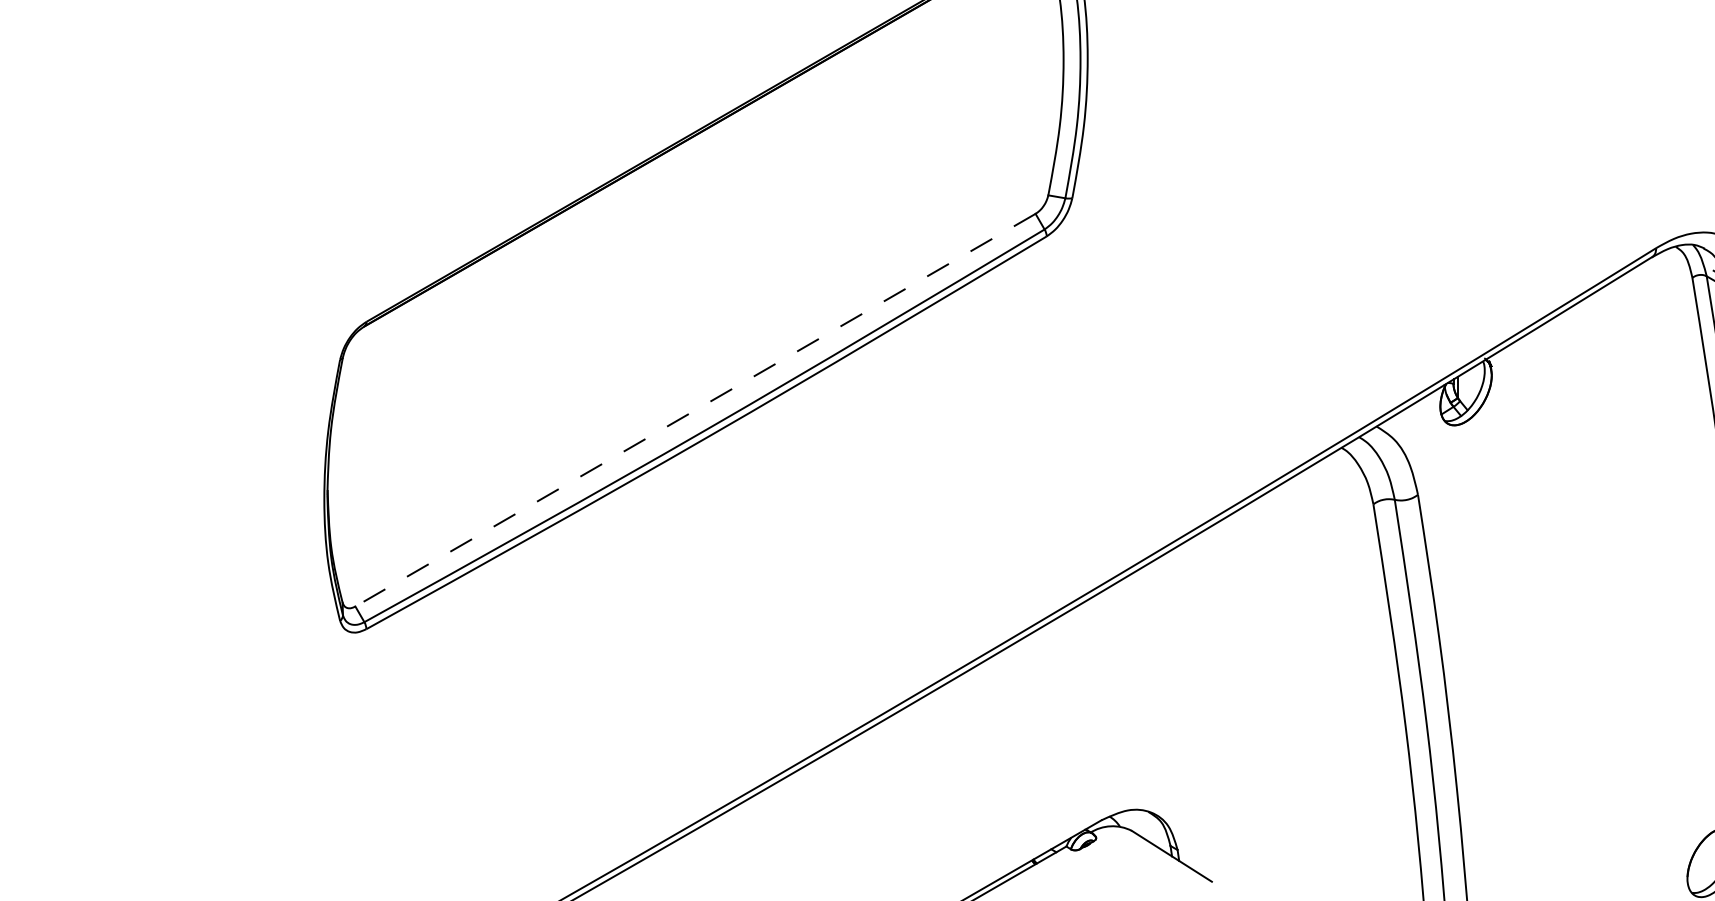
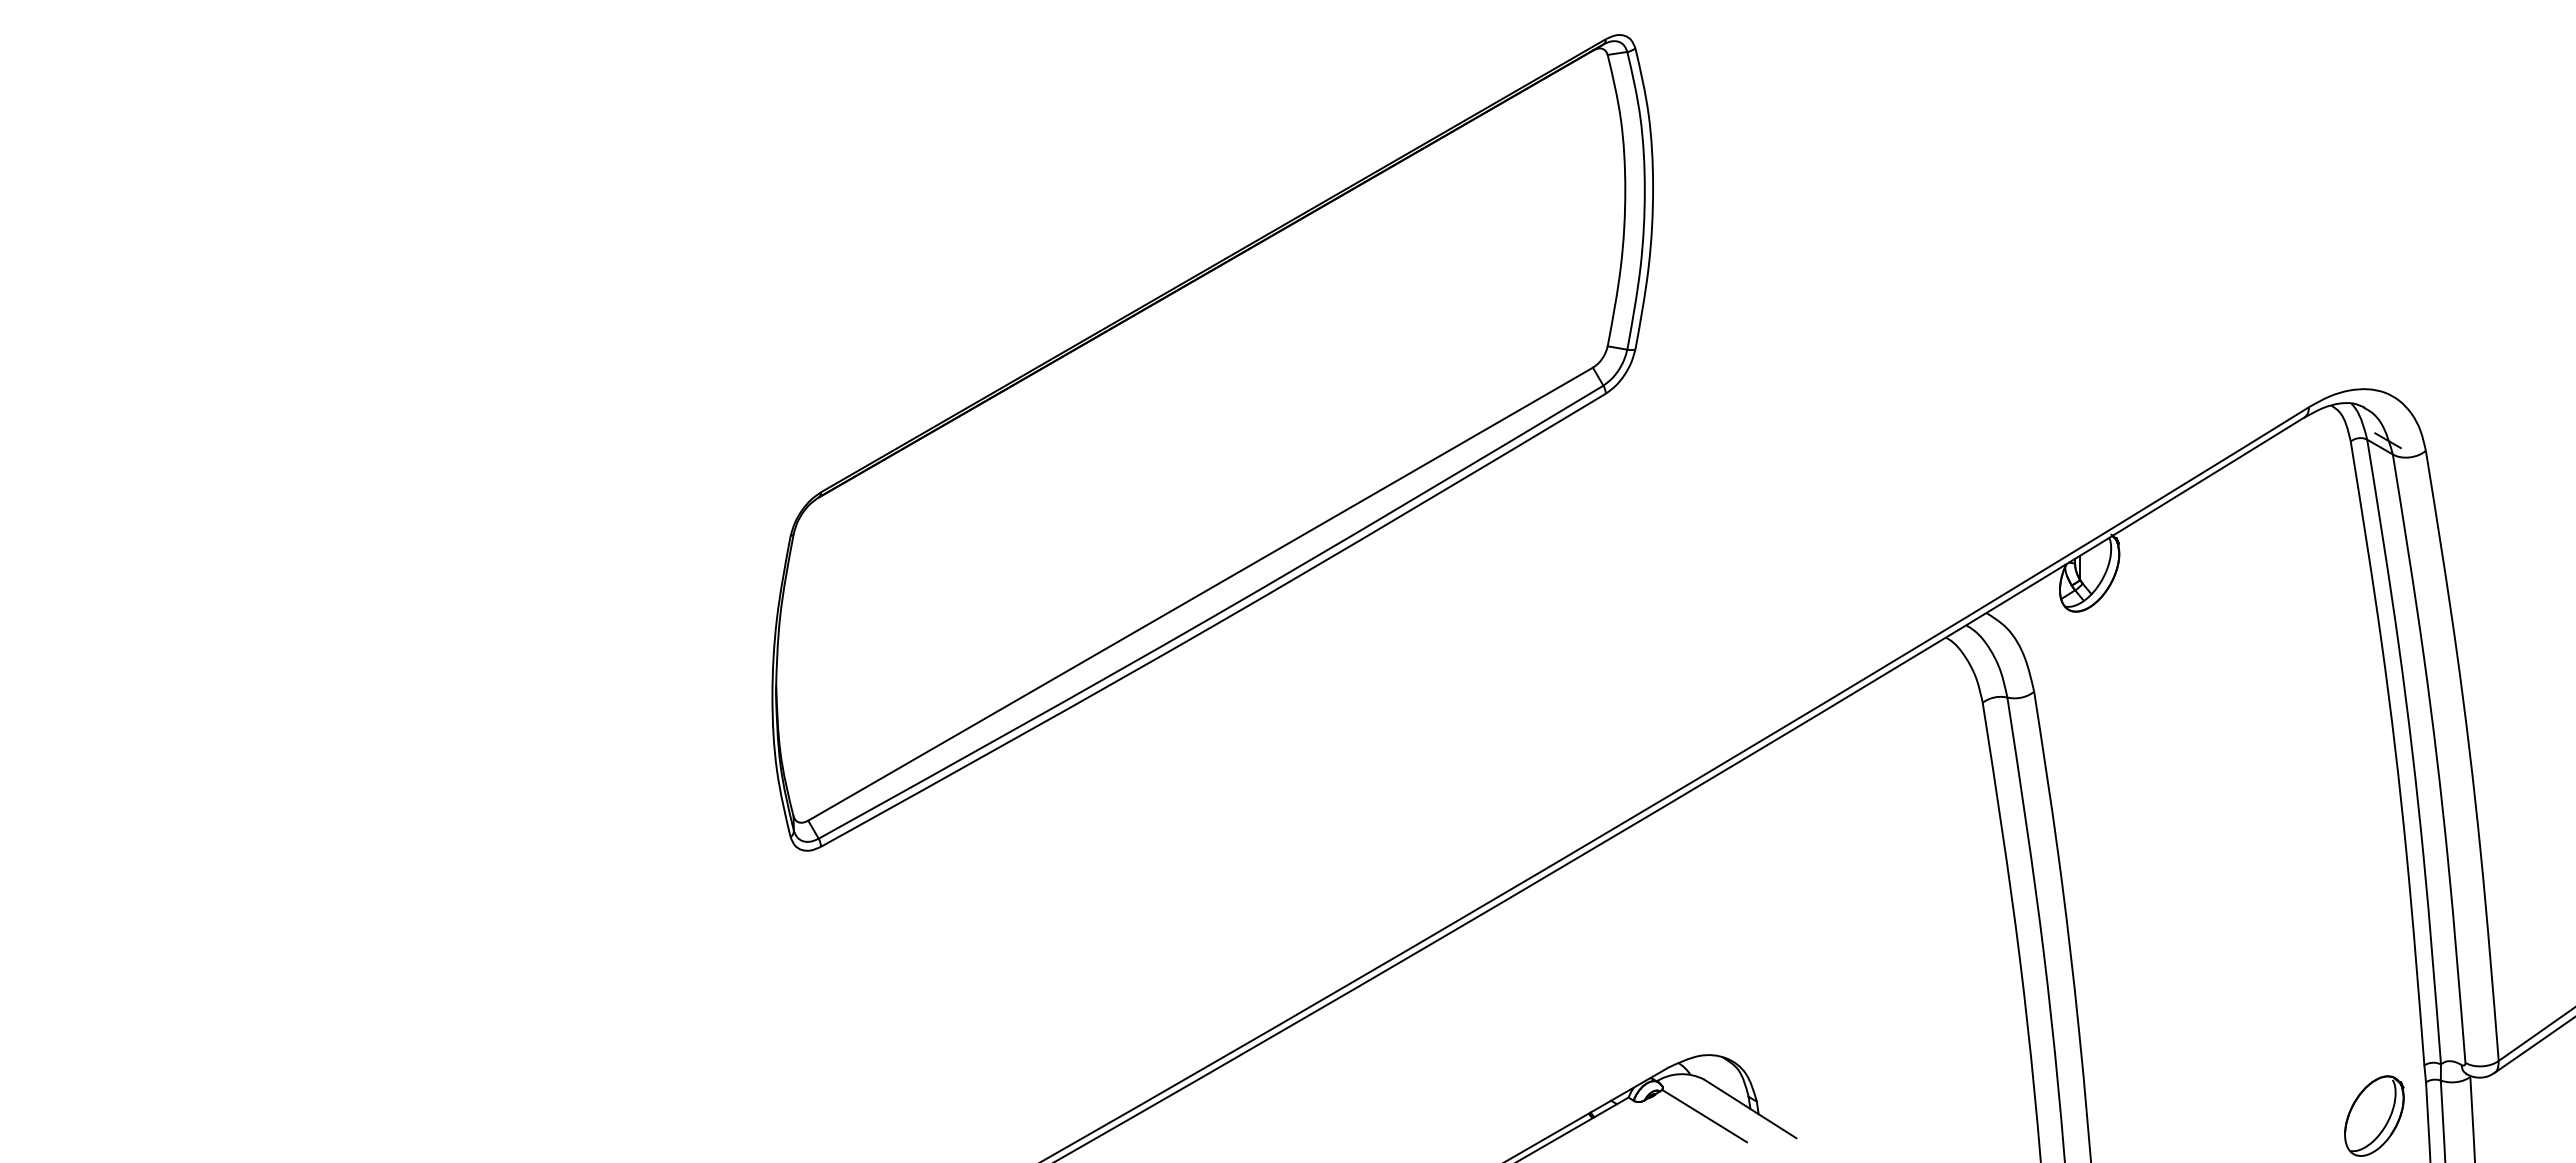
line: (695, 410) -> (1200, 594), dashed -> solid
line: (1132, 862) -> (1704, 1115), added

